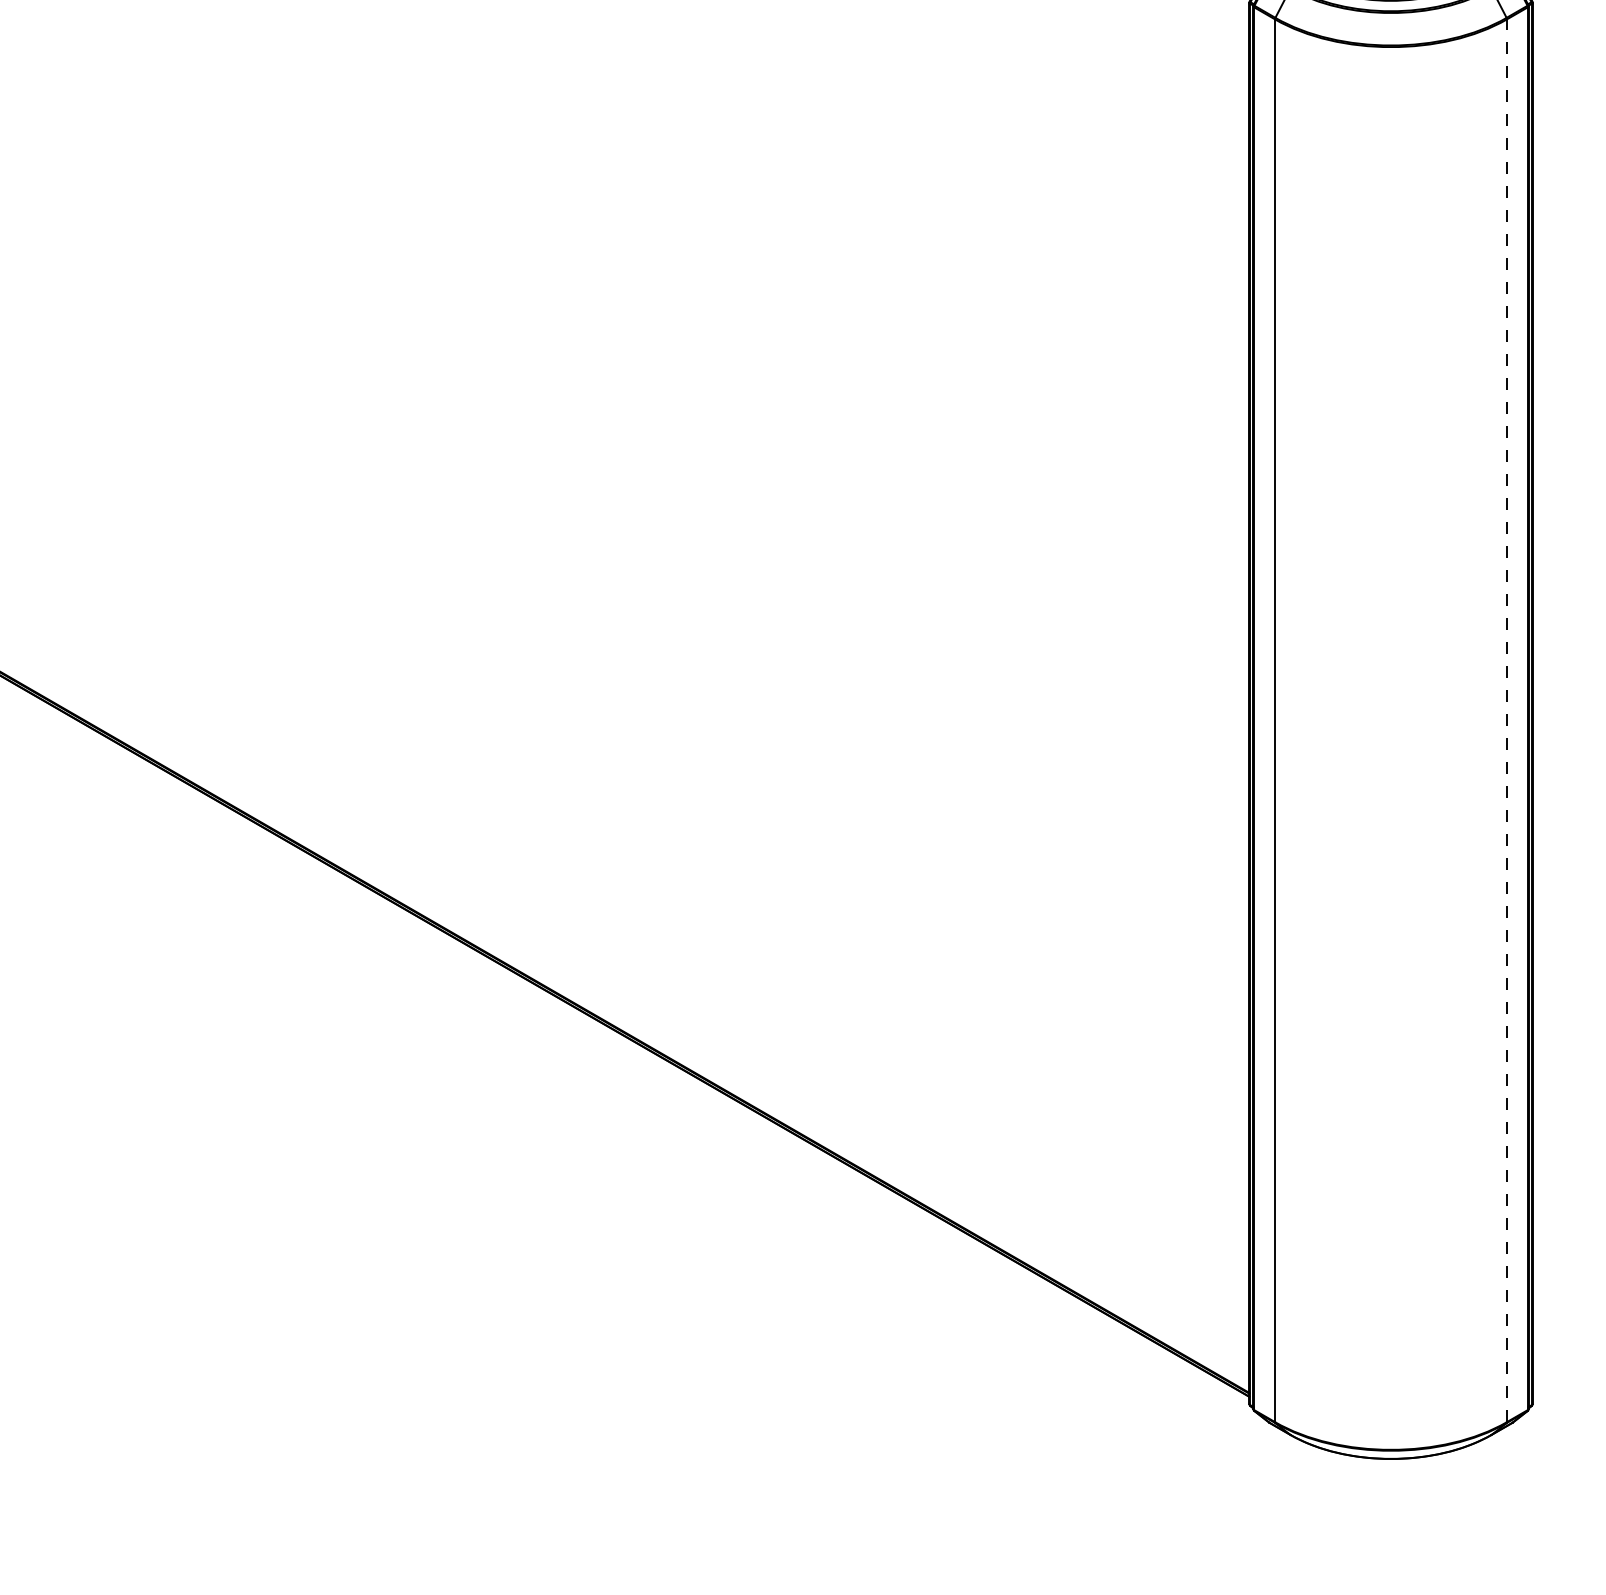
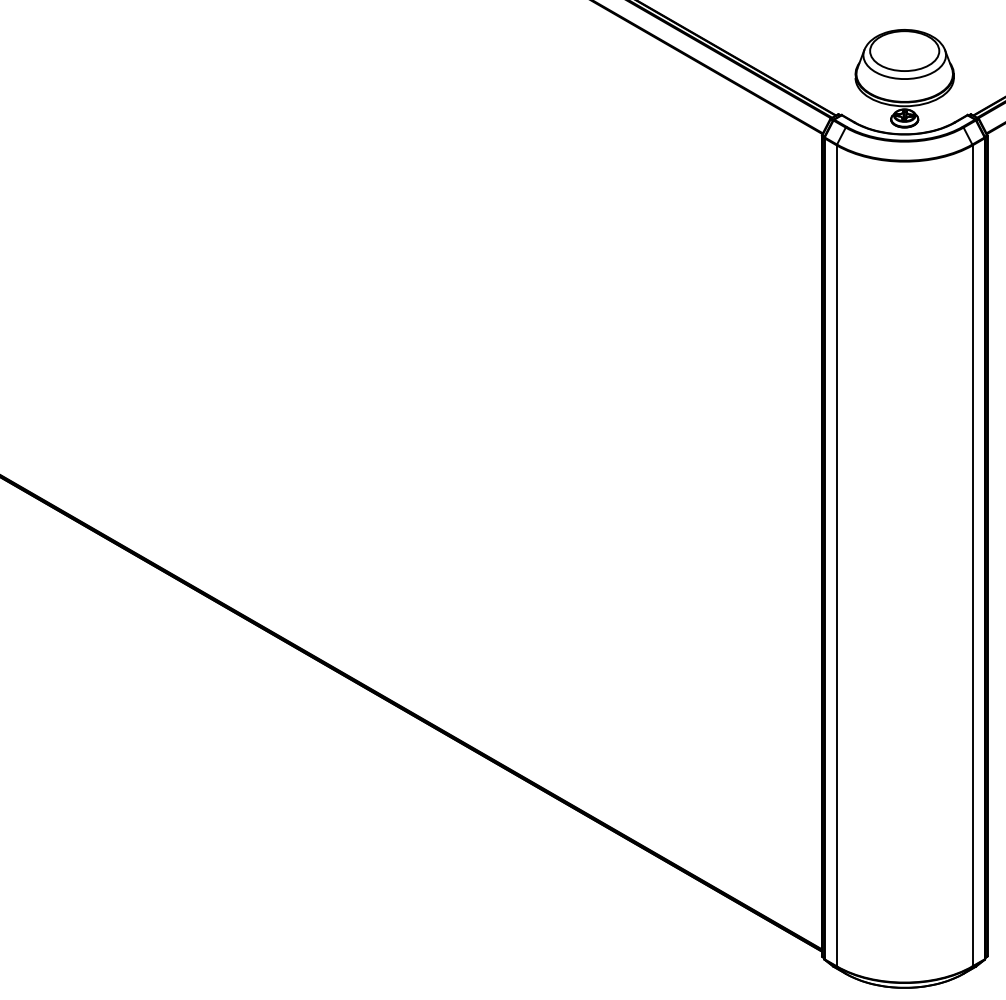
line: (1506, 720) -> (972, 555), dashed -> solid

